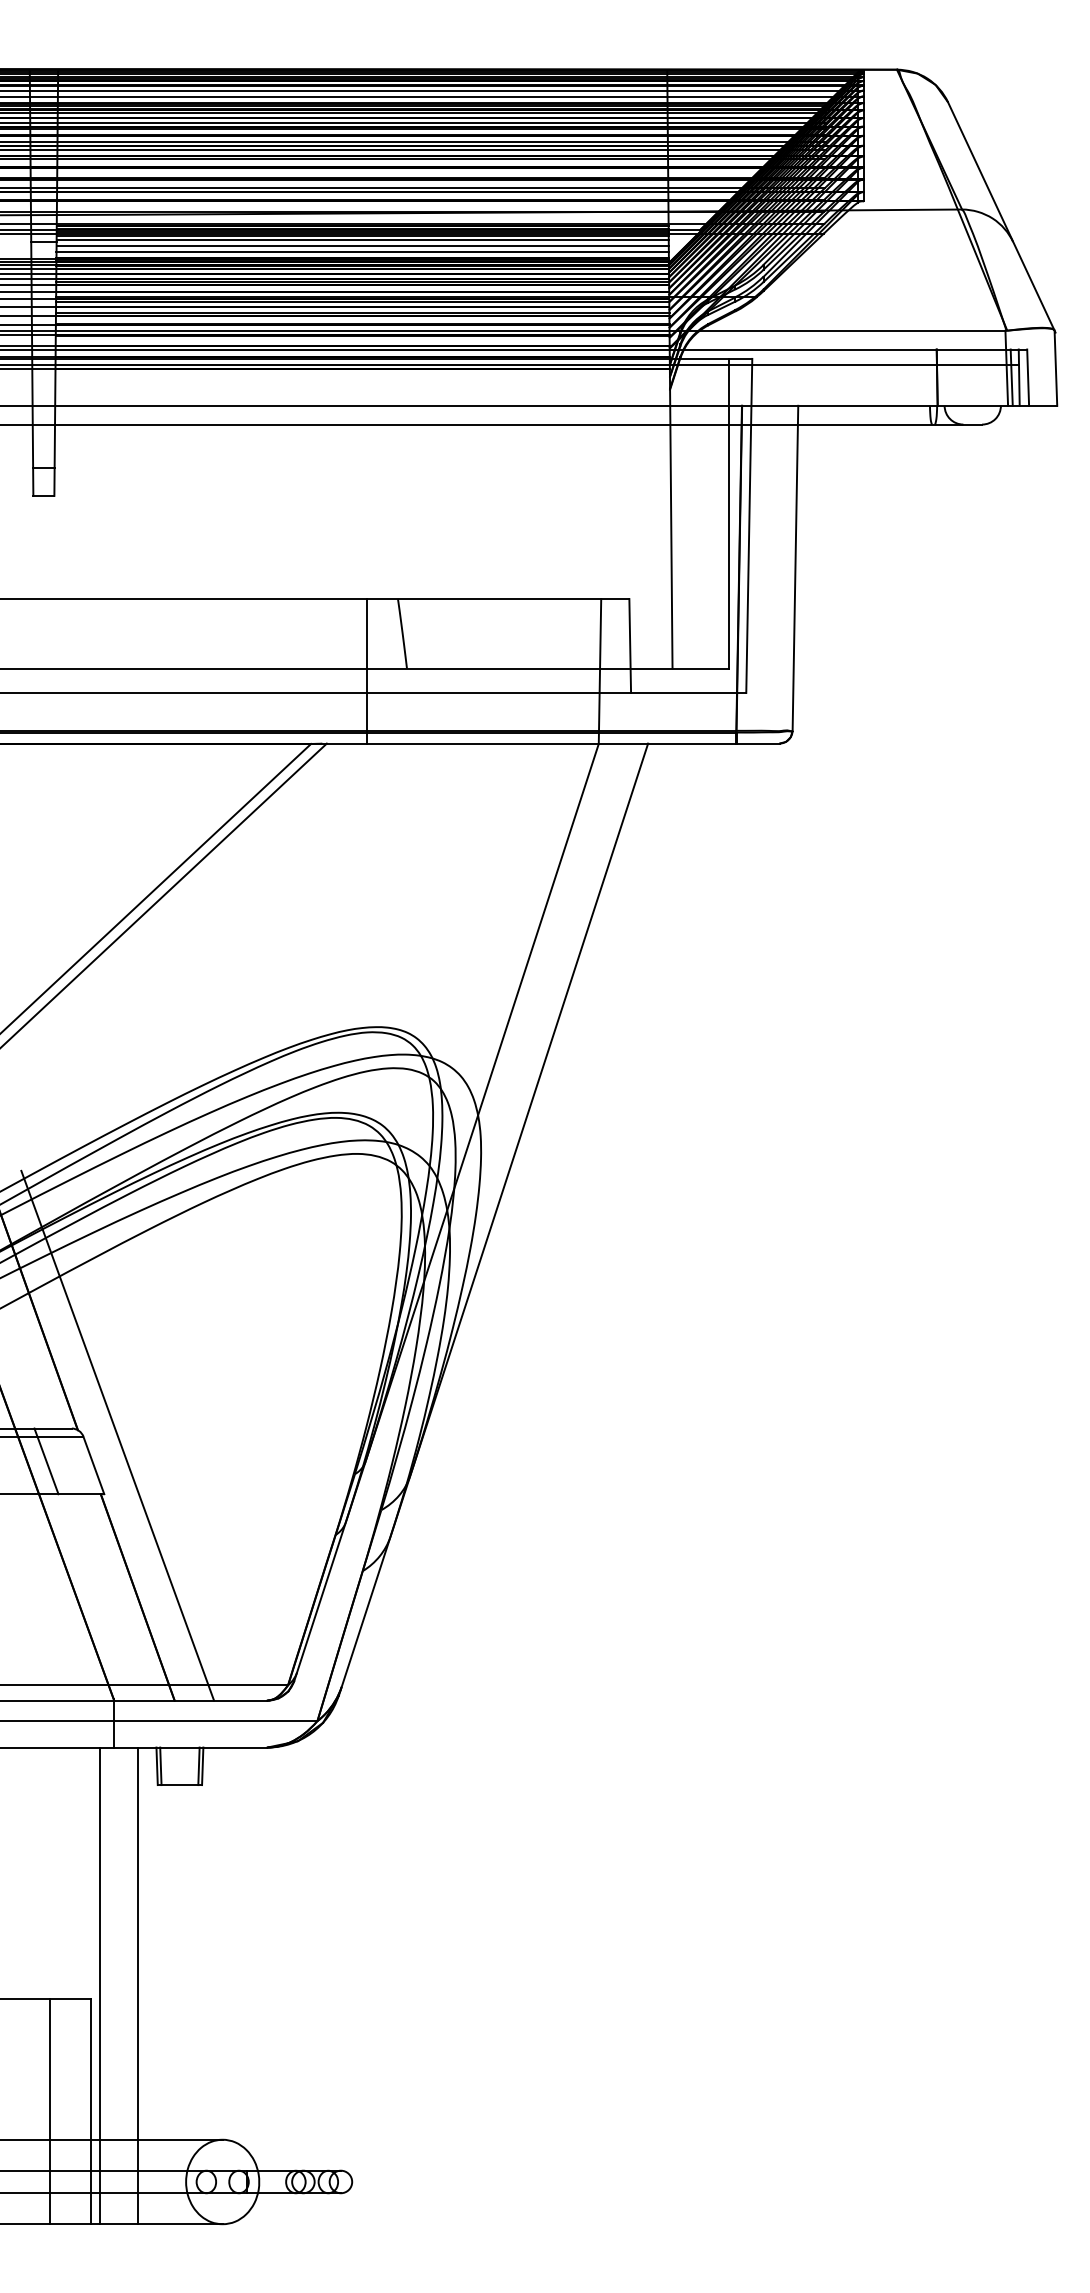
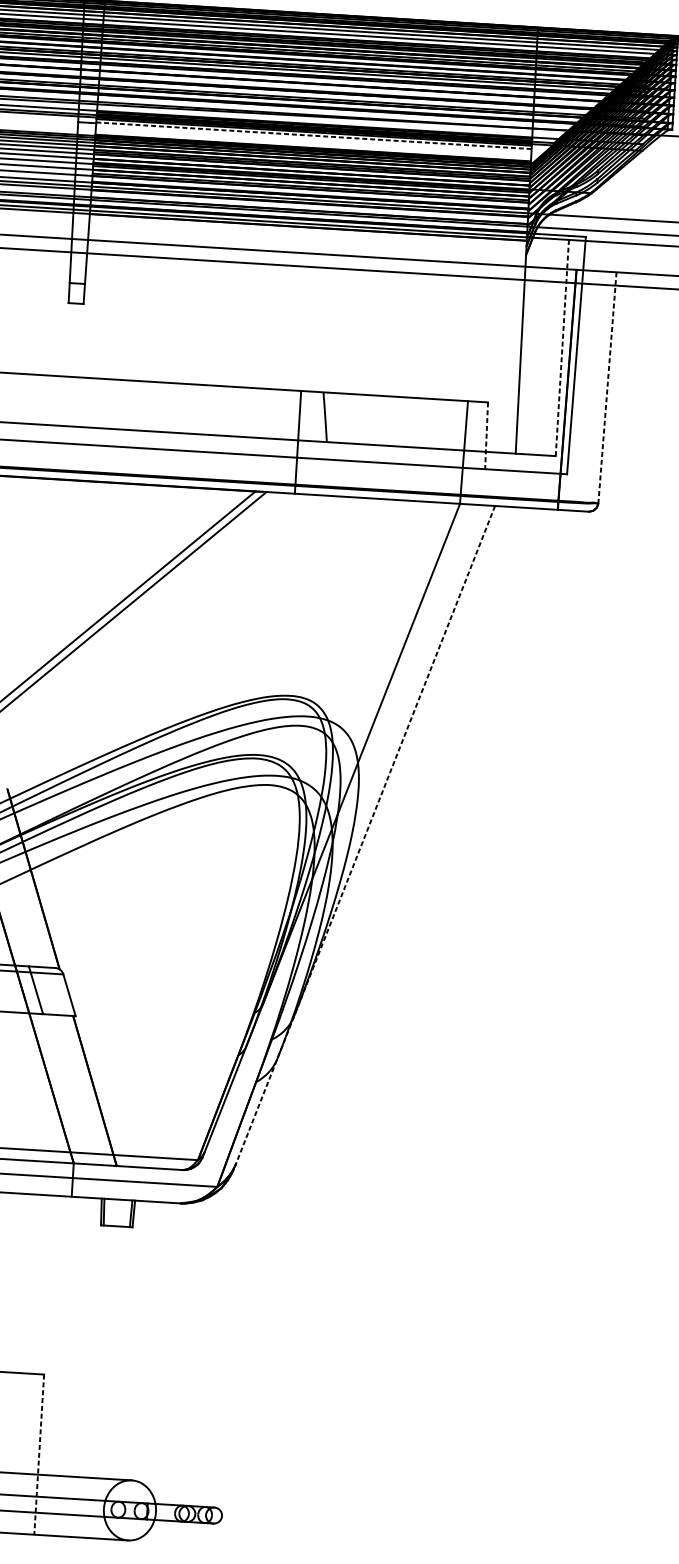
line: (363, 240) -> (314, 135), solid -> dashed
line: (362, 245) -> (313, 139), removed
line: (362, 251) -> (313, 143), removed
line: (728, 513) -> (562, 345), solid -> dashed
line: (795, 568) -> (607, 387), solid -> dashed
line: (630, 646) -> (486, 436), solid -> dashed
line: (493, 1219) -> (364, 837), solid -> dashed
line: (117, 1435) -> (87, 974), removed
line: (100, 1985) -> (51, 1365), removed
line: (137, 1985) -> (77, 1366), removed
line: (50, 2111) -> (10, 1452), removed
line: (90, 2111) -> (39, 1454), solid -> dashed

